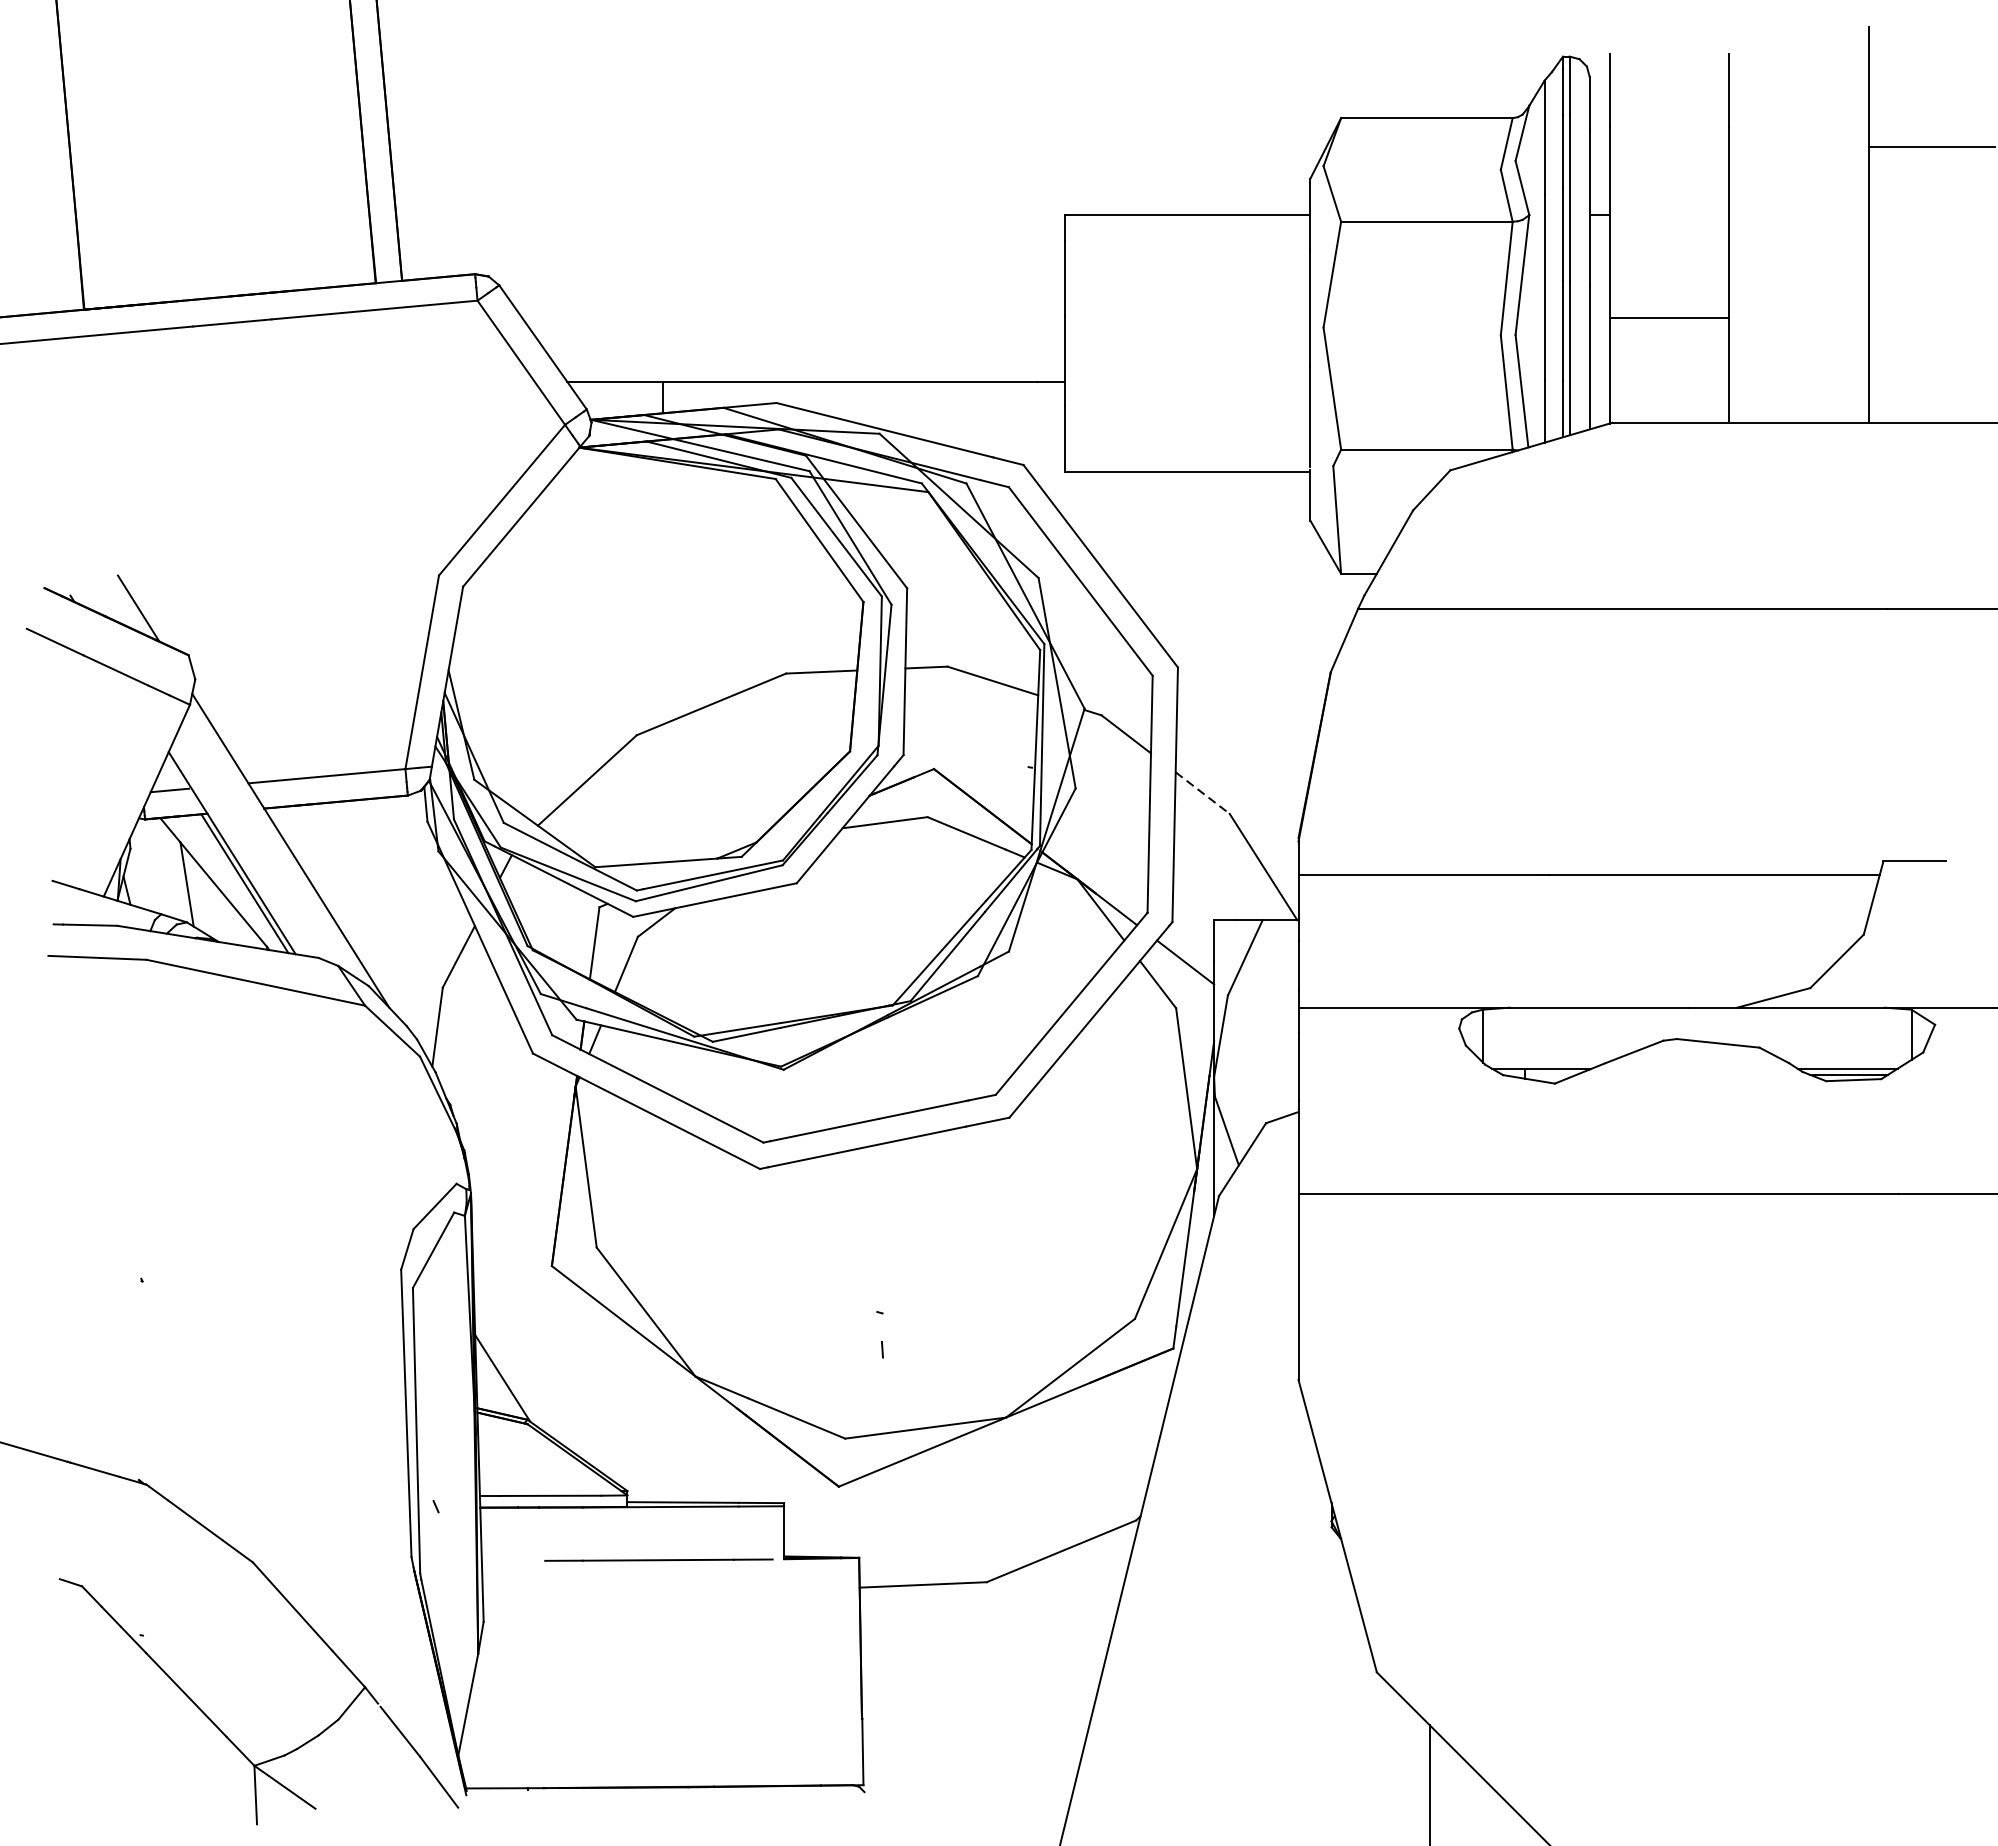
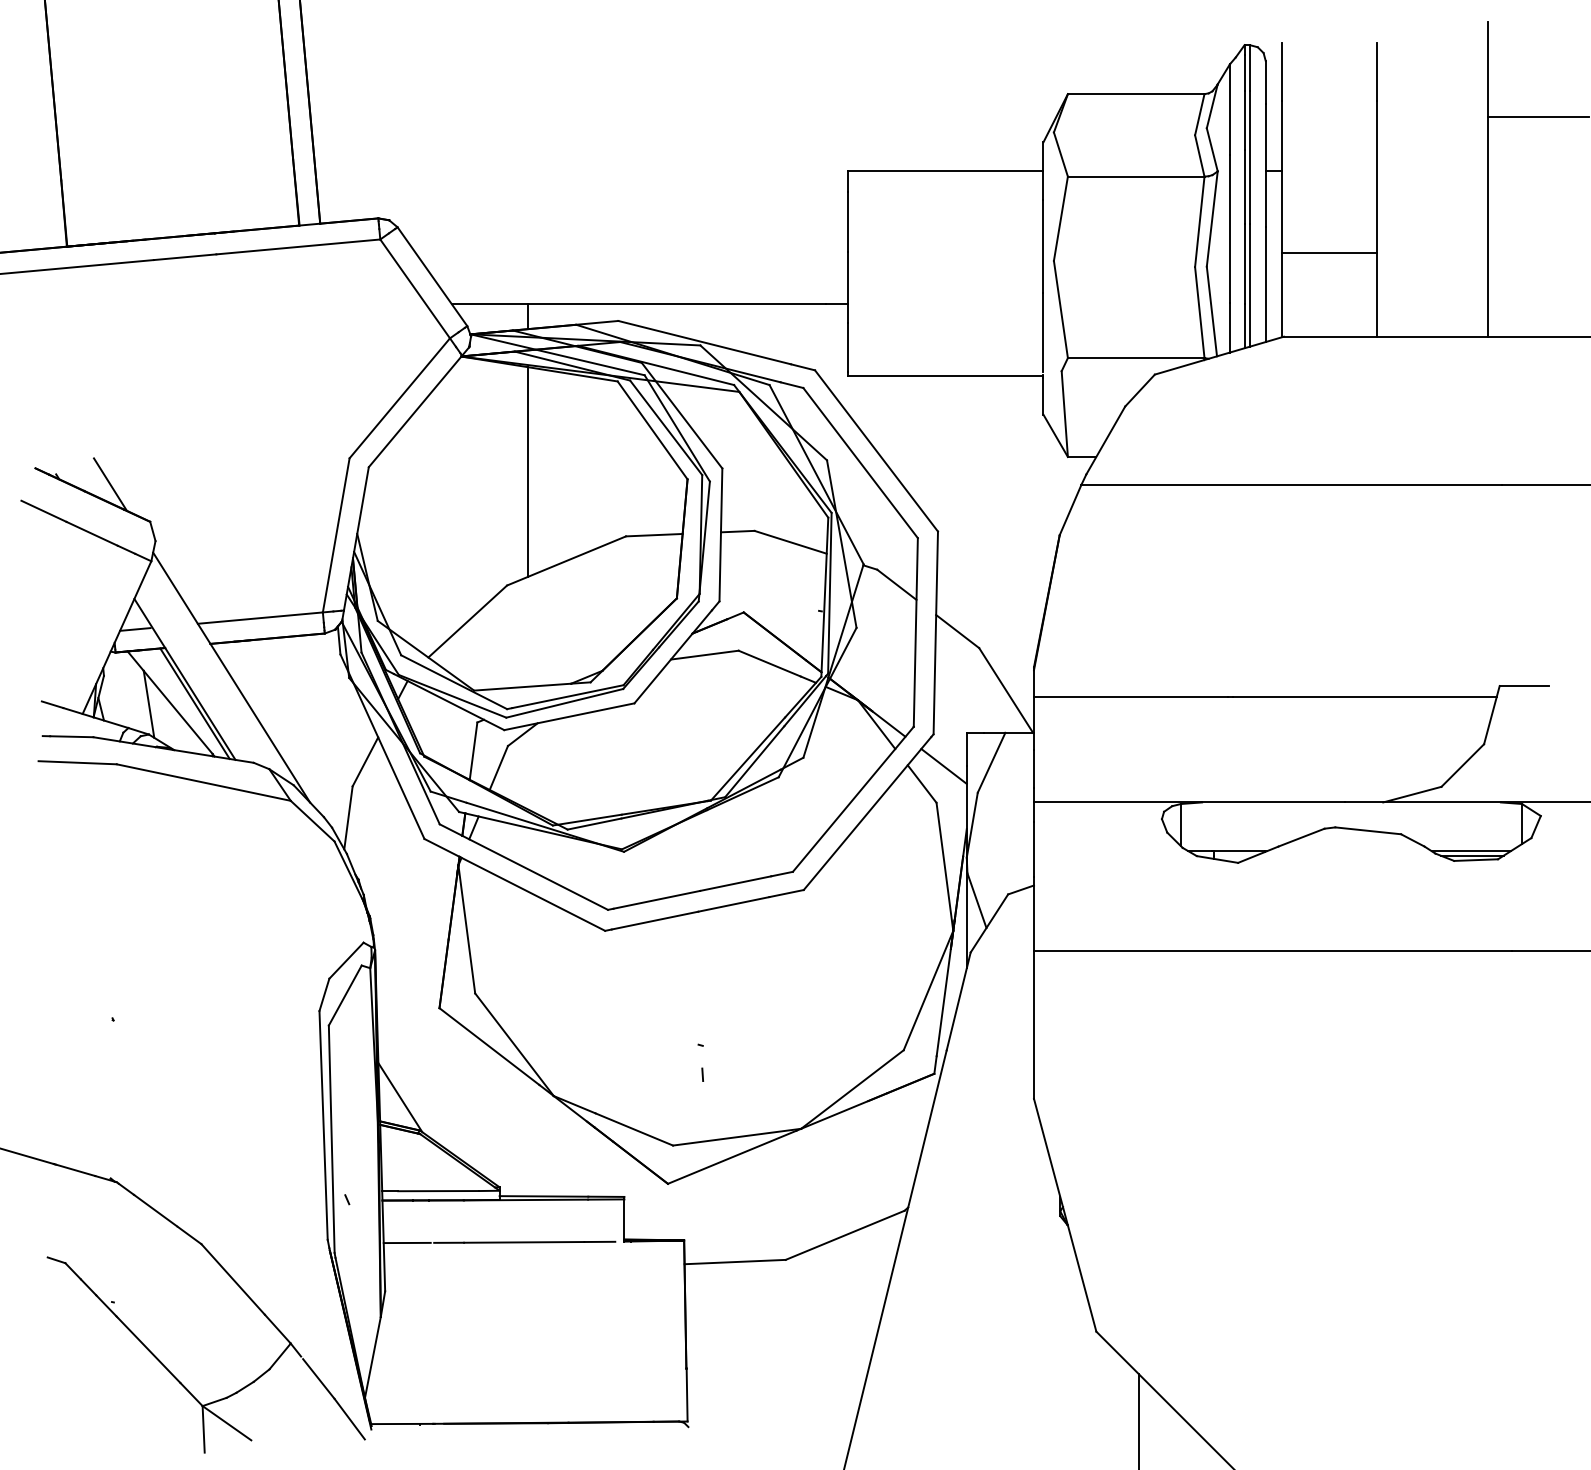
line: (663, 592) -> (528, 471), added
line: (1203, 793) -> (958, 631), dashed -> solid
line: (510, 1560) -> (406, 1242), added

